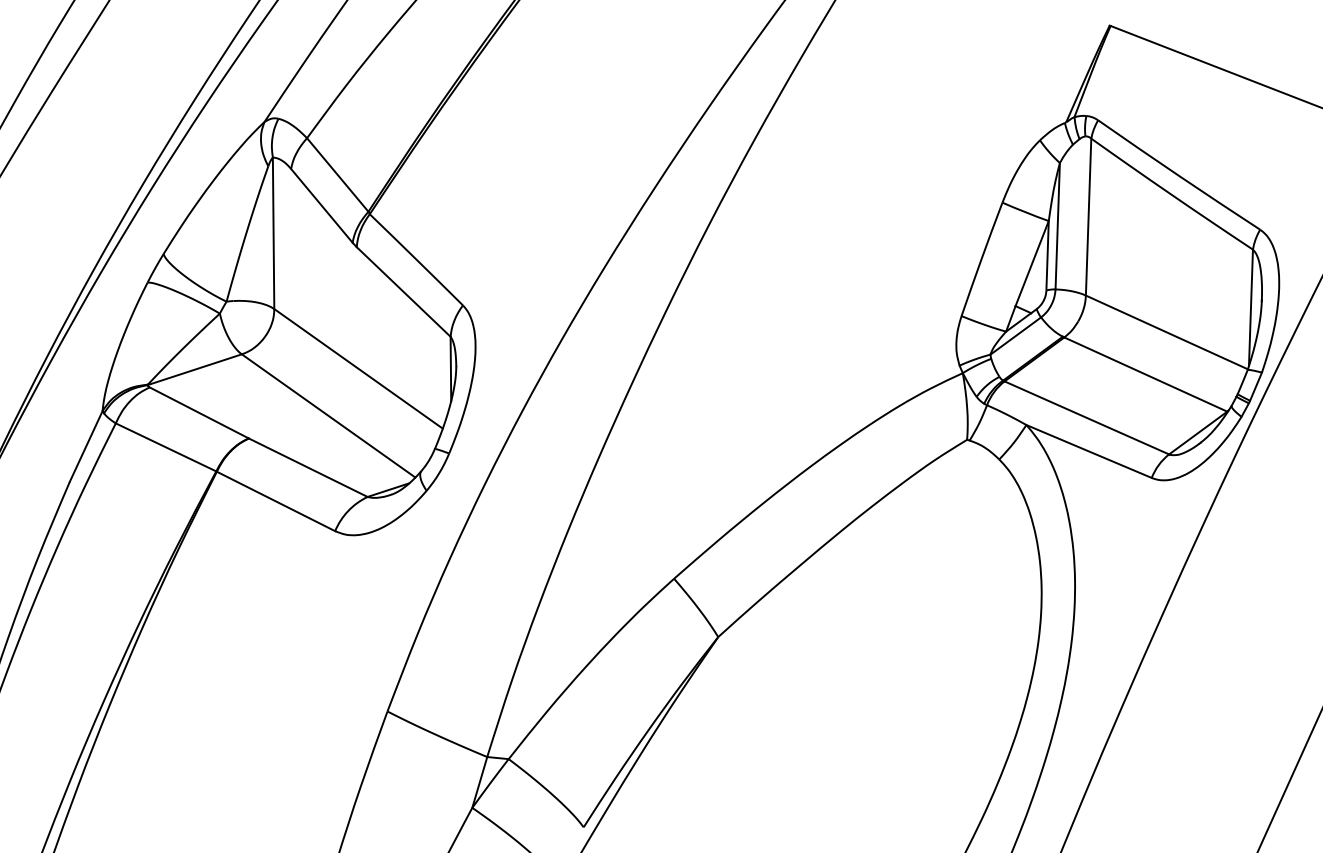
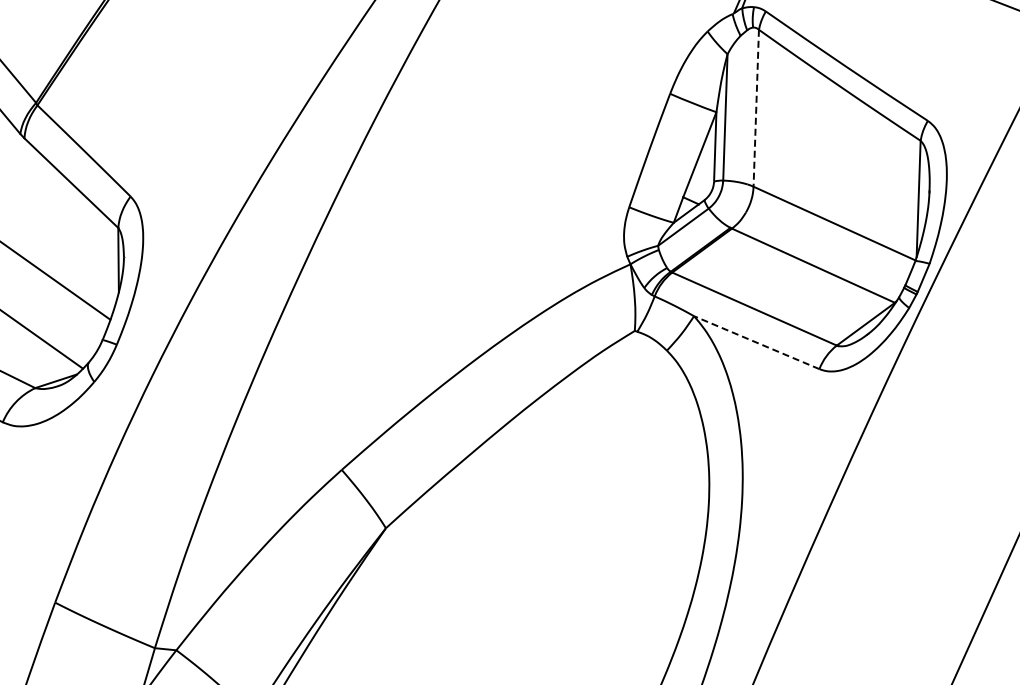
line: (1088, 217) -> (756, 108), solid -> dashed
line: (1088, 451) -> (756, 342), solid -> dashed

